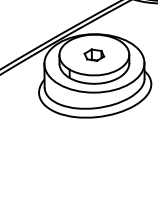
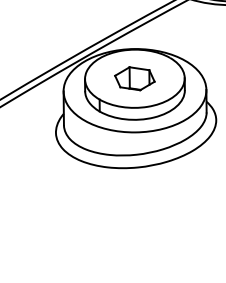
part: (94, 55) -> (135, 79), size x1.43

